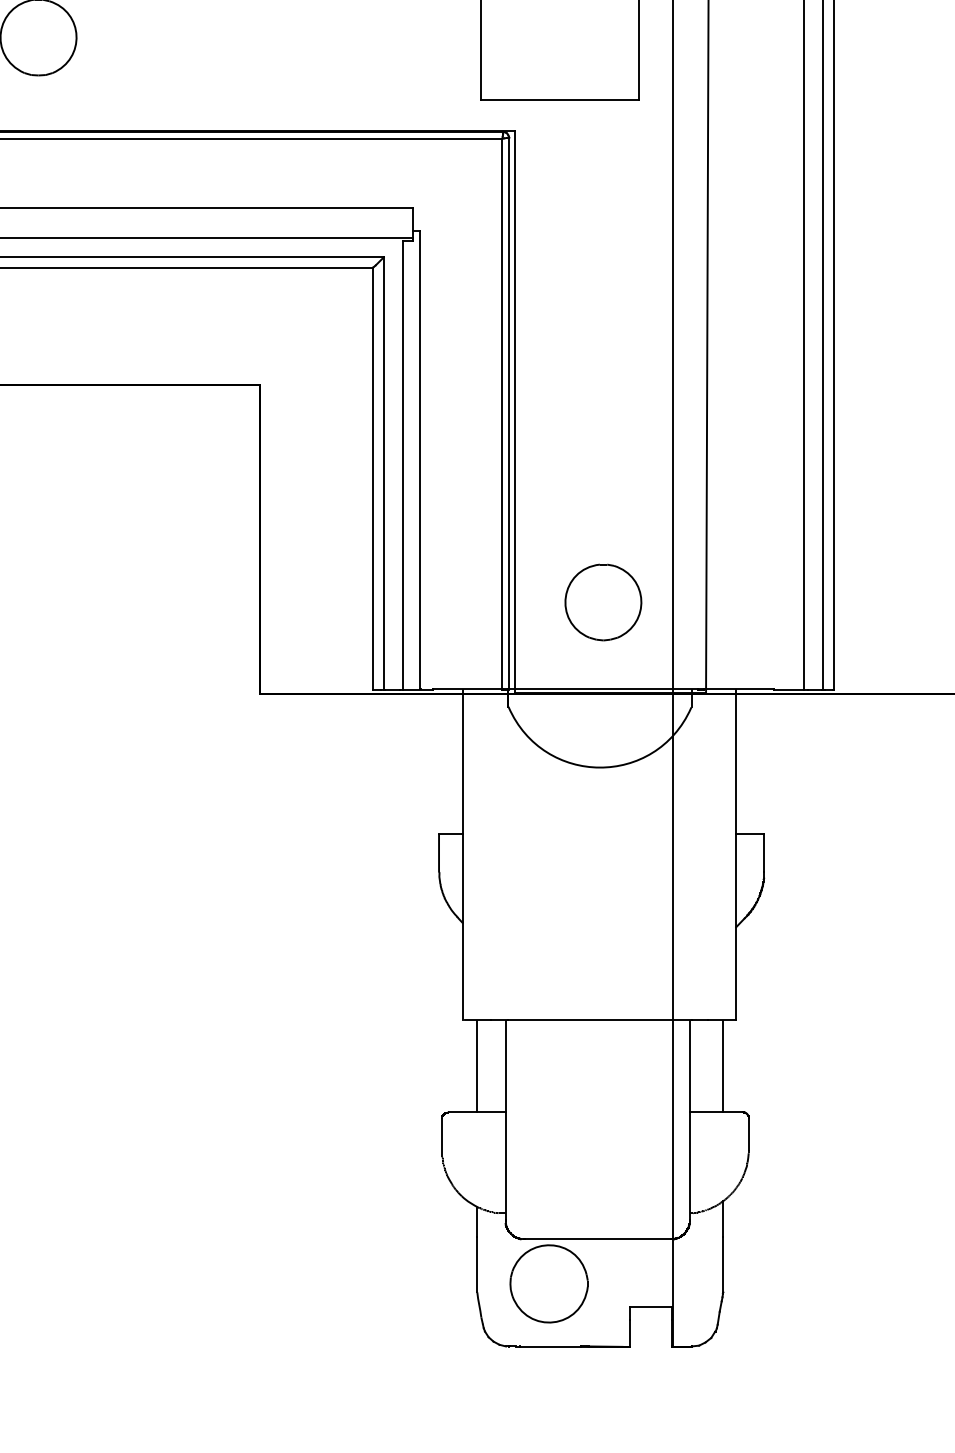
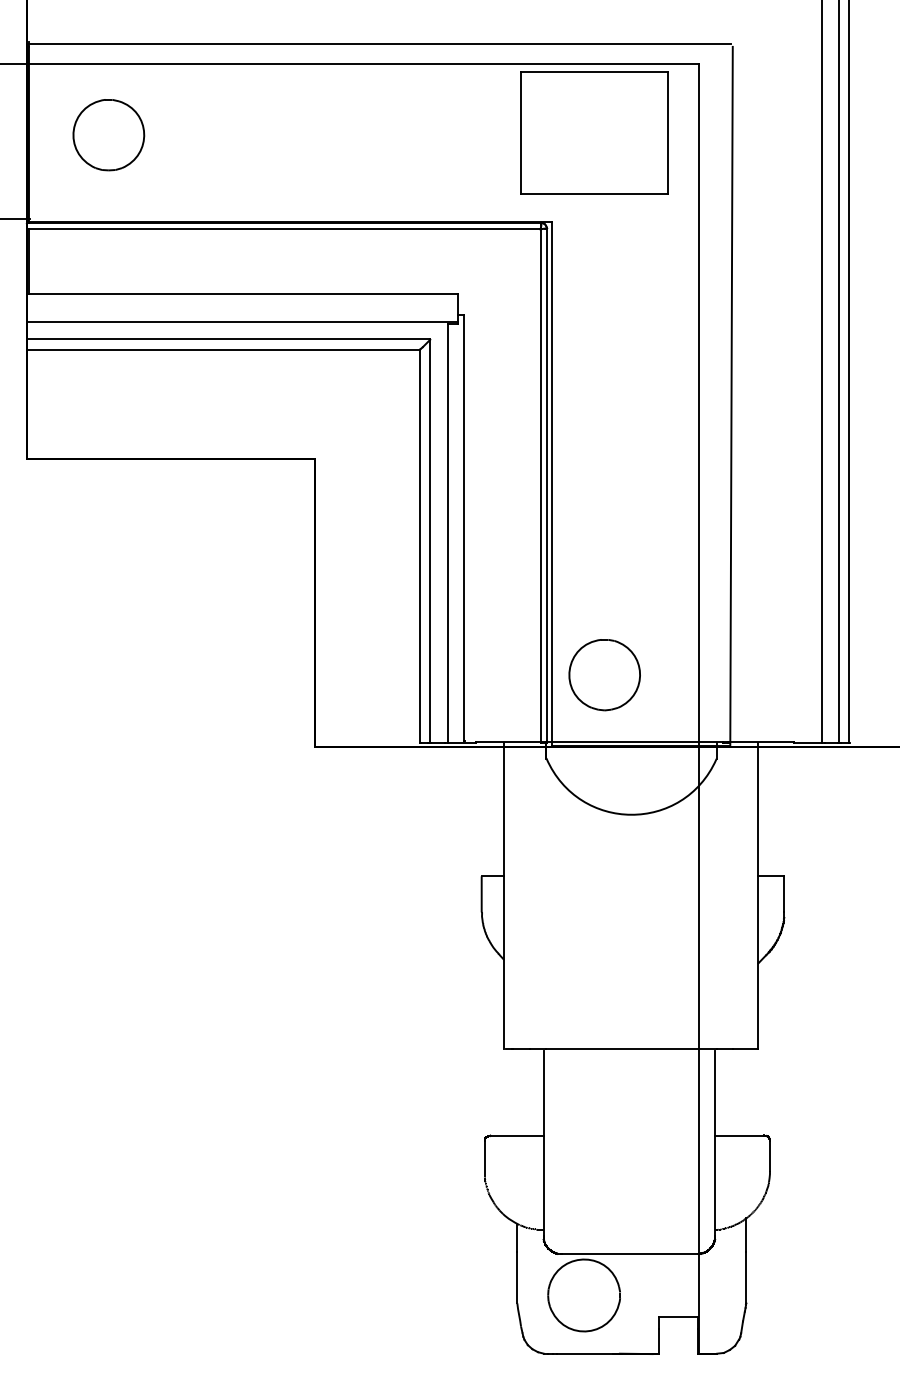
part: (603, 602) -> (604, 675), moved
line: (477, 1065) -> (517, 1092), removed
line: (723, 1065) -> (746, 1092), removed

